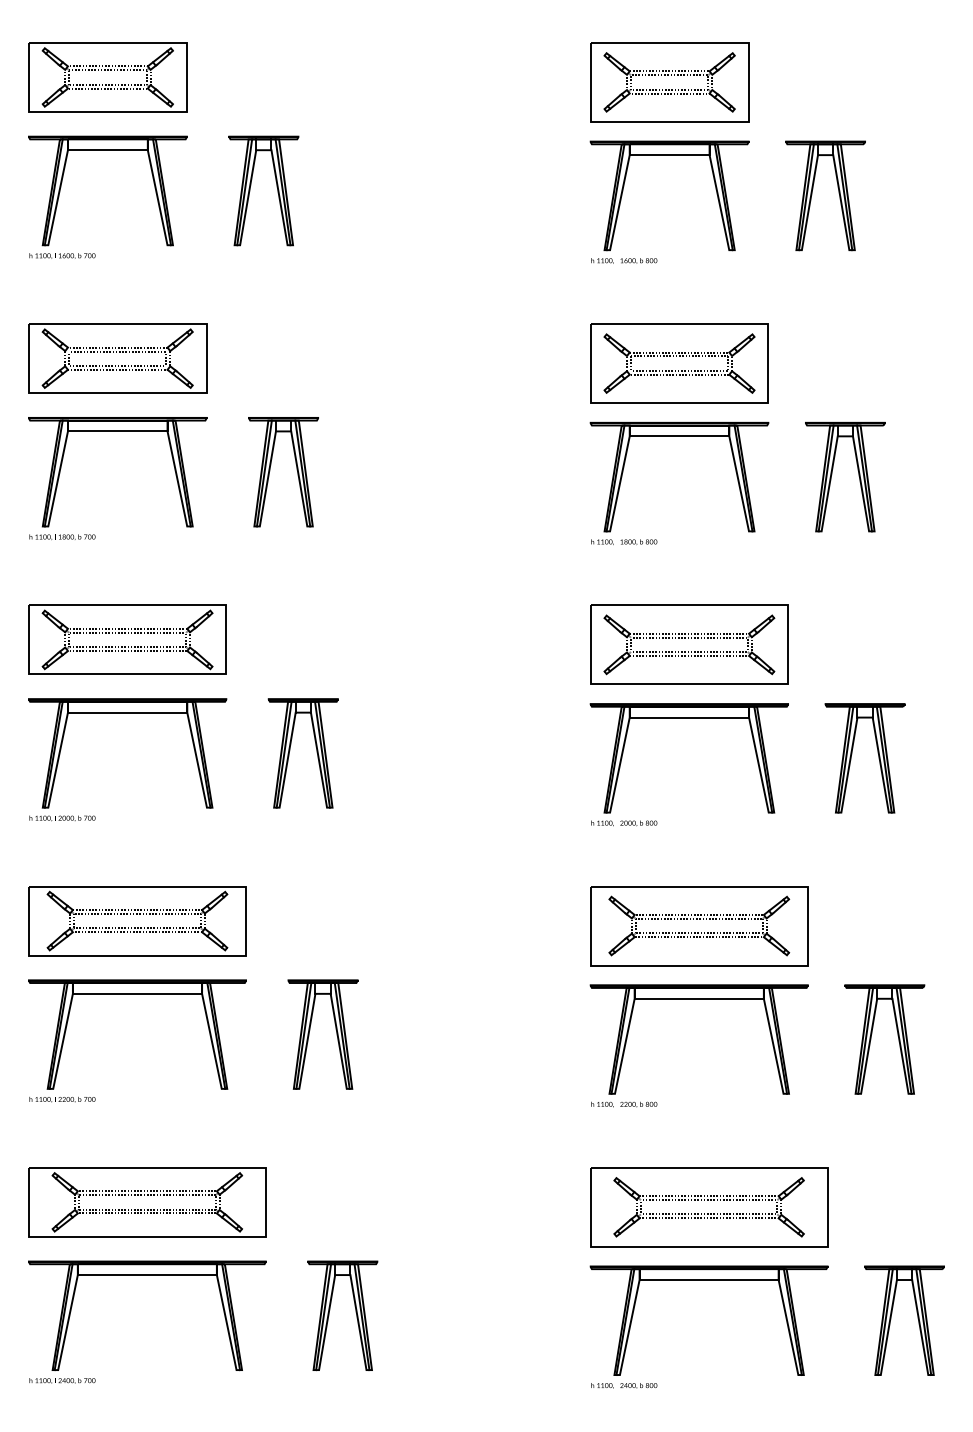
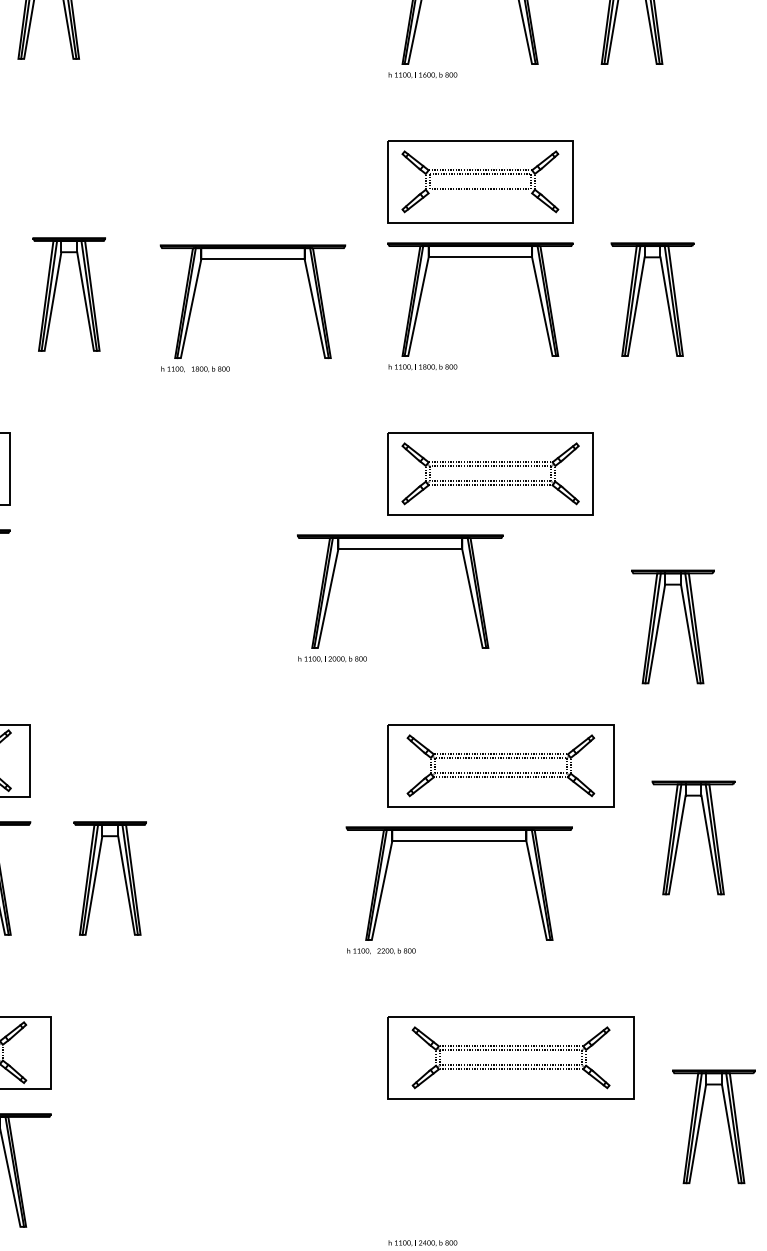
line: (679, 374) -> (480, 193), removed
part: (460, 438) -> (252, 259), added
part: (688, 718) -> (399, 550), moved
part: (290, 750) -> (76, 583), removed
part: (852, 754) -> (659, 622), moved
part: (698, 999) -> (458, 842), moved
part: (872, 1034) -> (680, 832), moved
part: (708, 1280) -> (510, 1133), removed
part: (330, 1310) -> (117, 1164), removed
part: (891, 1319) -> (700, 1125), moved

